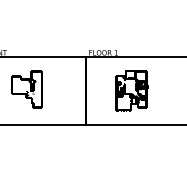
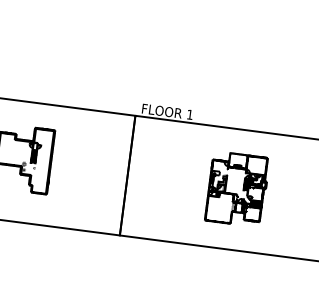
part: (131, 90) -> (236, 188), moved

